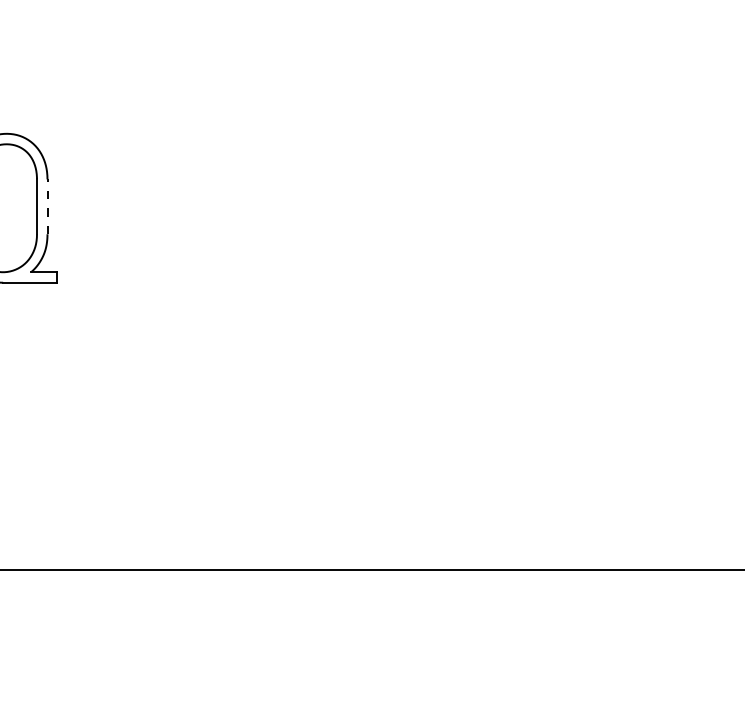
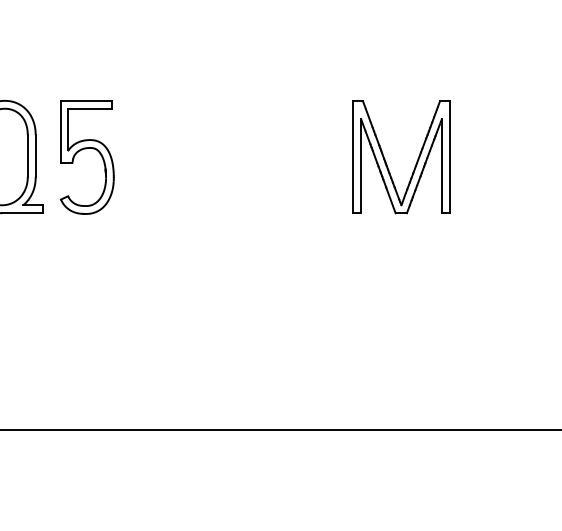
part: (111, 198) -> (84, 149), added
line: (47, 206) -> (35, 155), dashed -> solid
part: (511, 213) -> (385, 160), added

